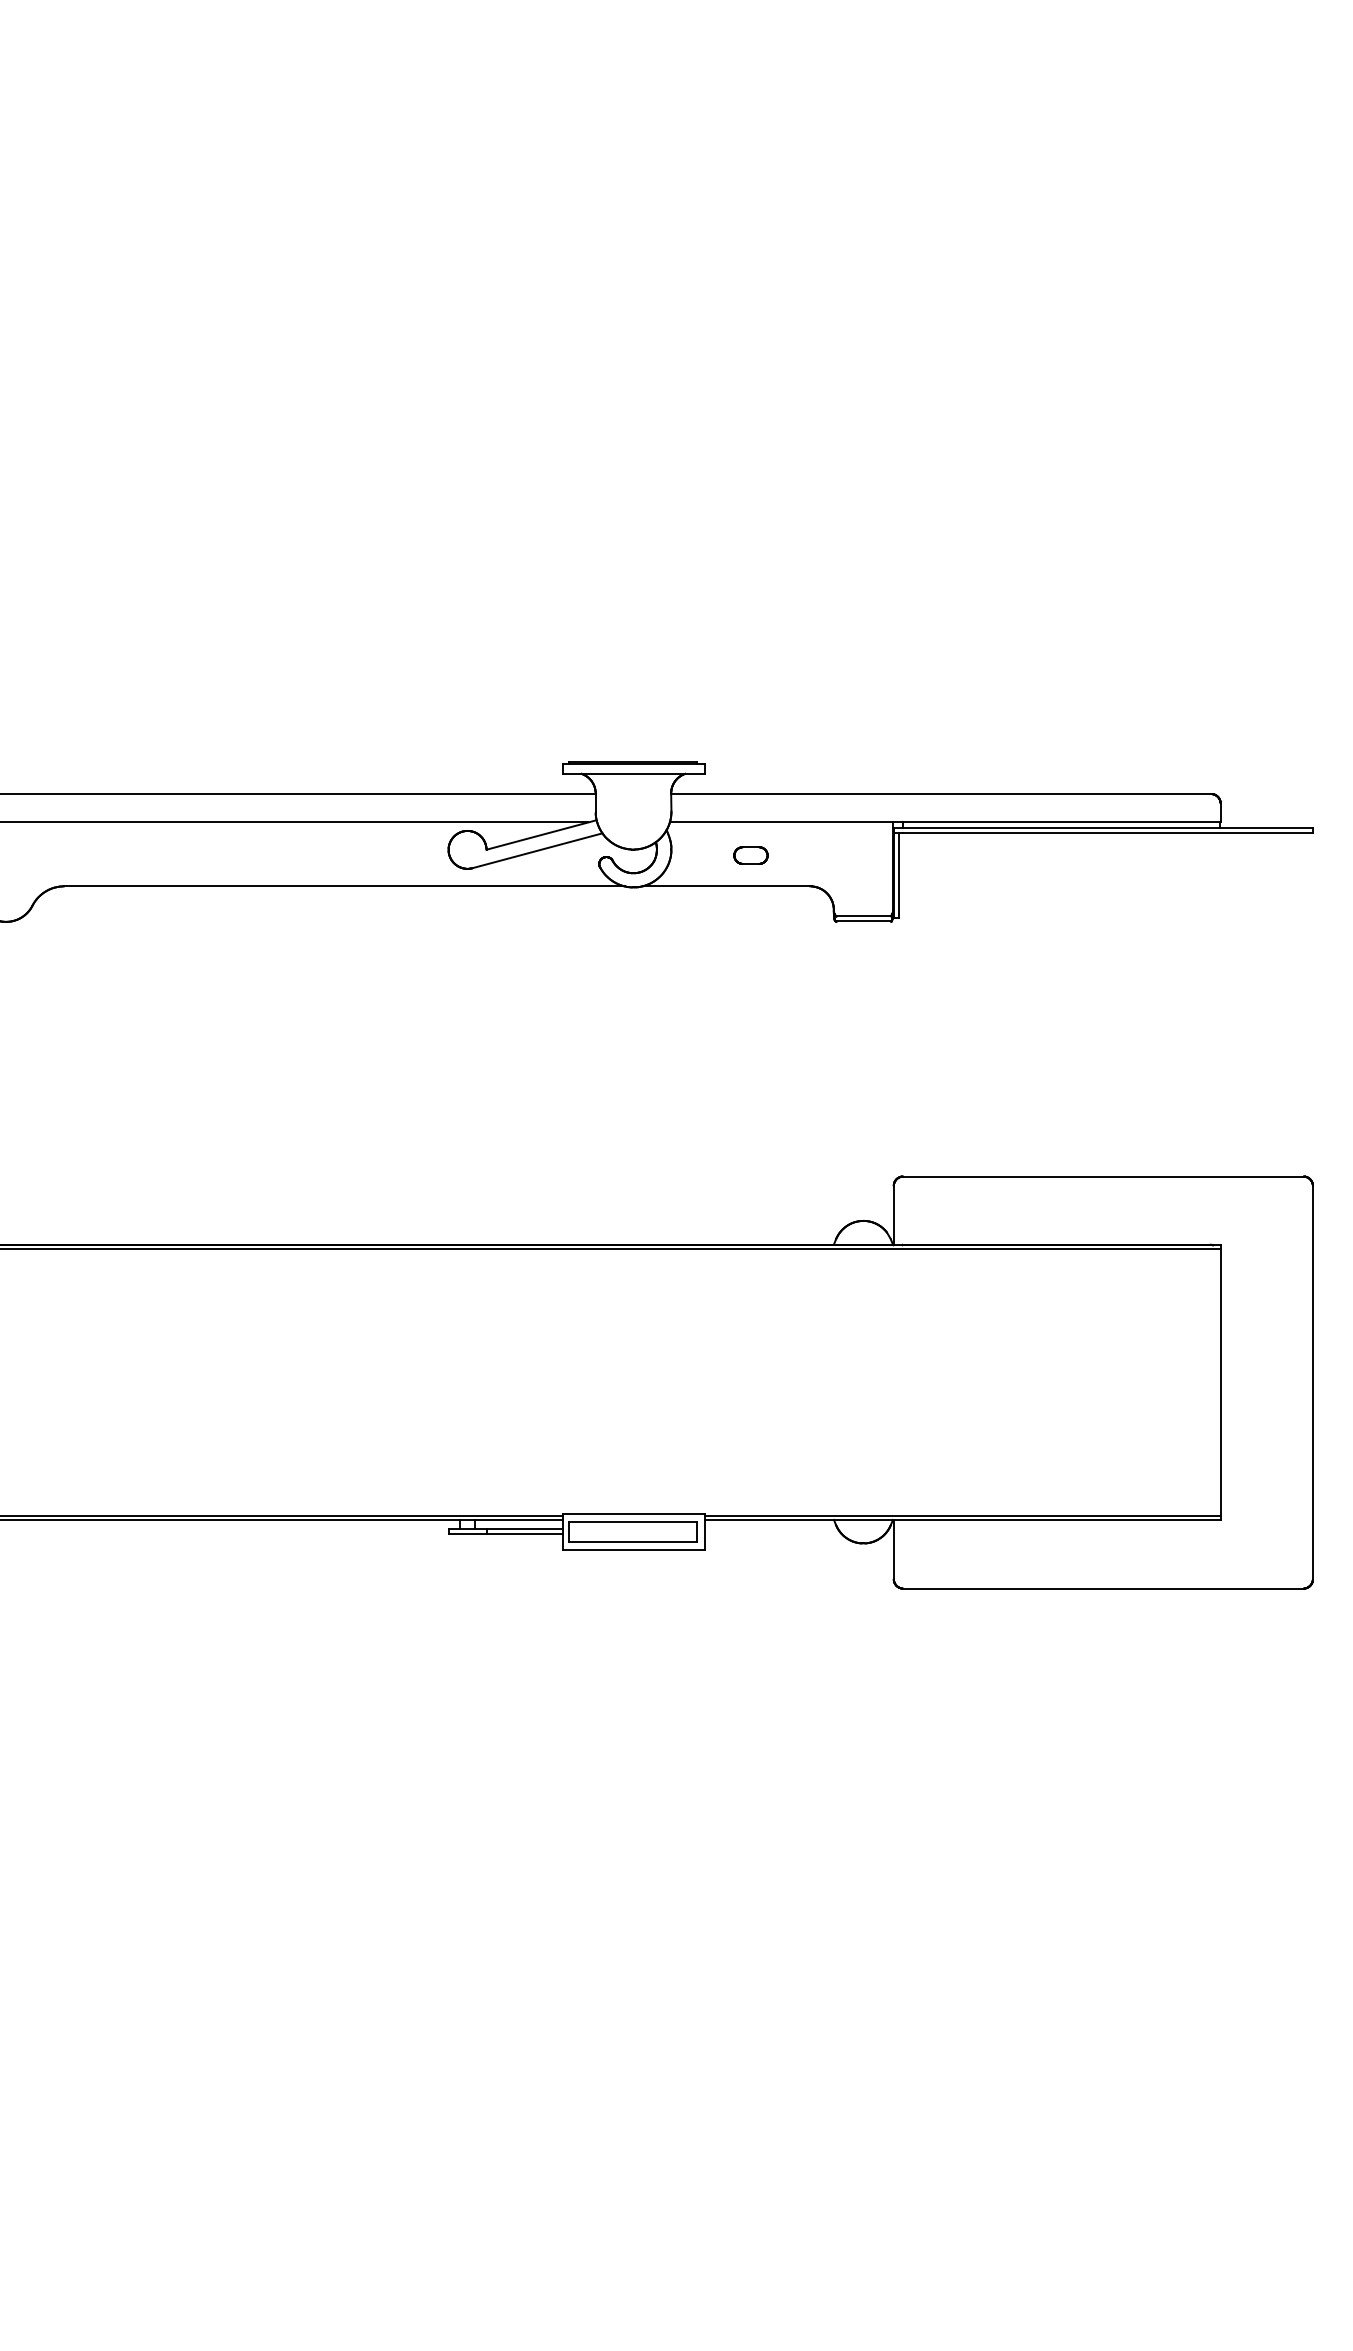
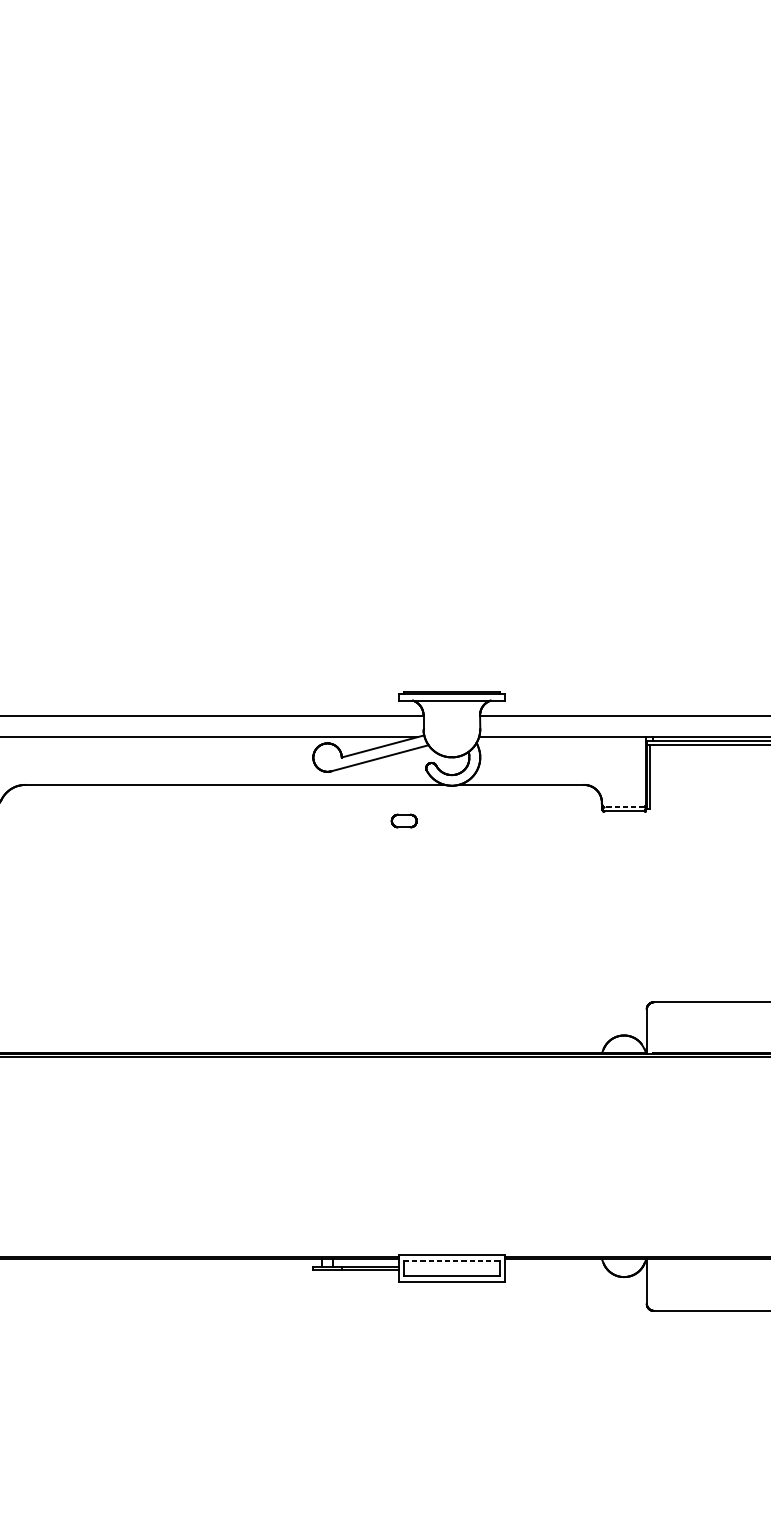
part: (750, 855) -> (403, 820), moved
line: (862, 915) -> (623, 806), solid -> dashed
line: (633, 1521) -> (451, 1260), solid -> dashed

